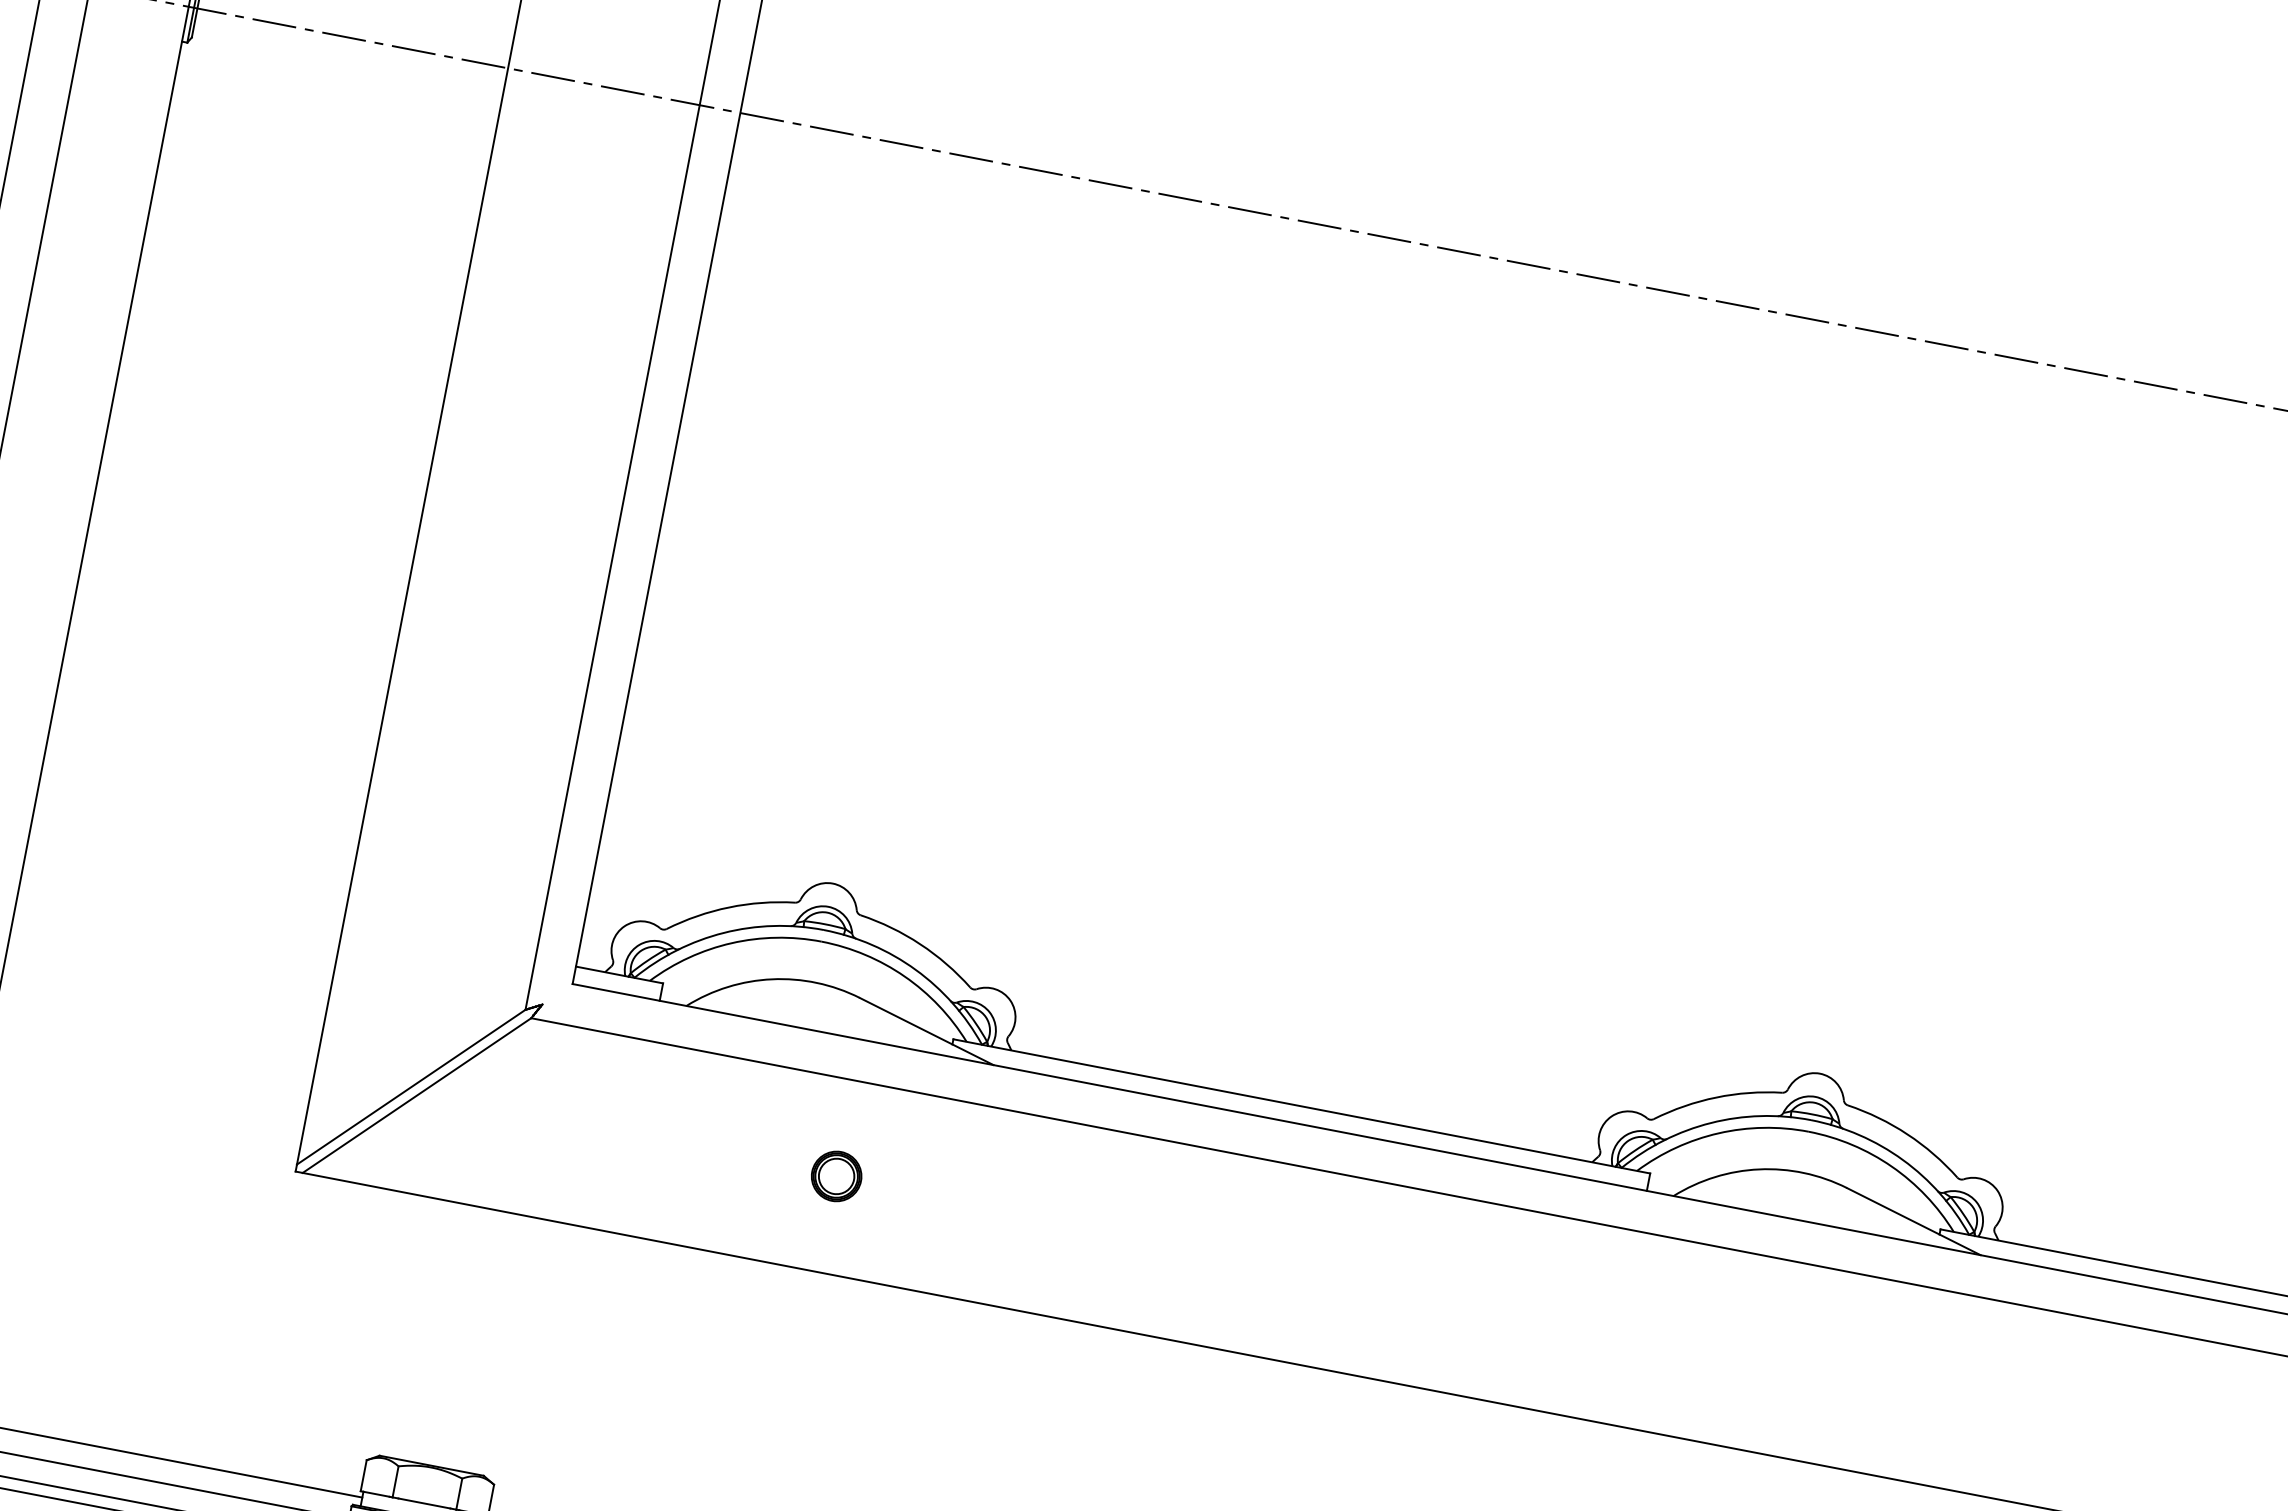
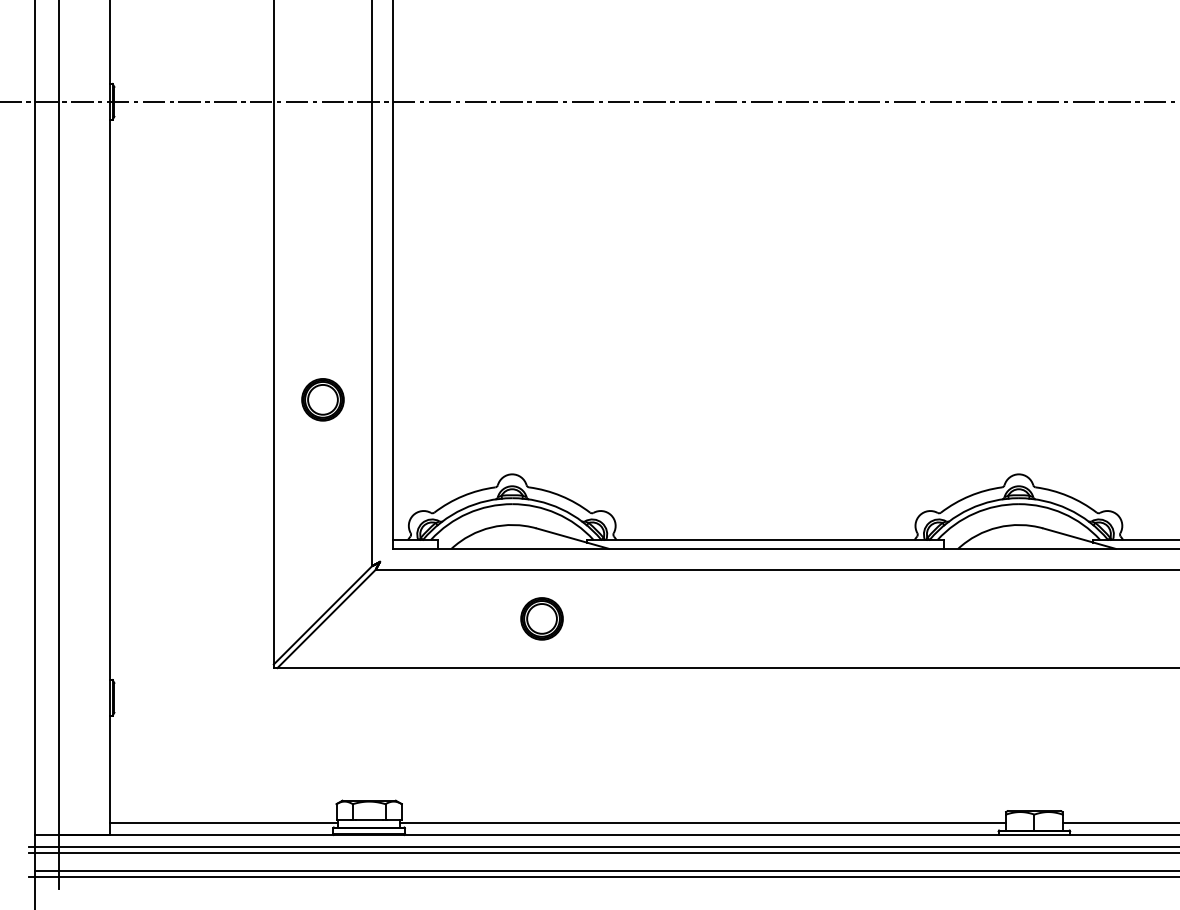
part: (491, 666) -> (322, 399), added
part: (835, 1175) -> (541, 618), size x1.67

